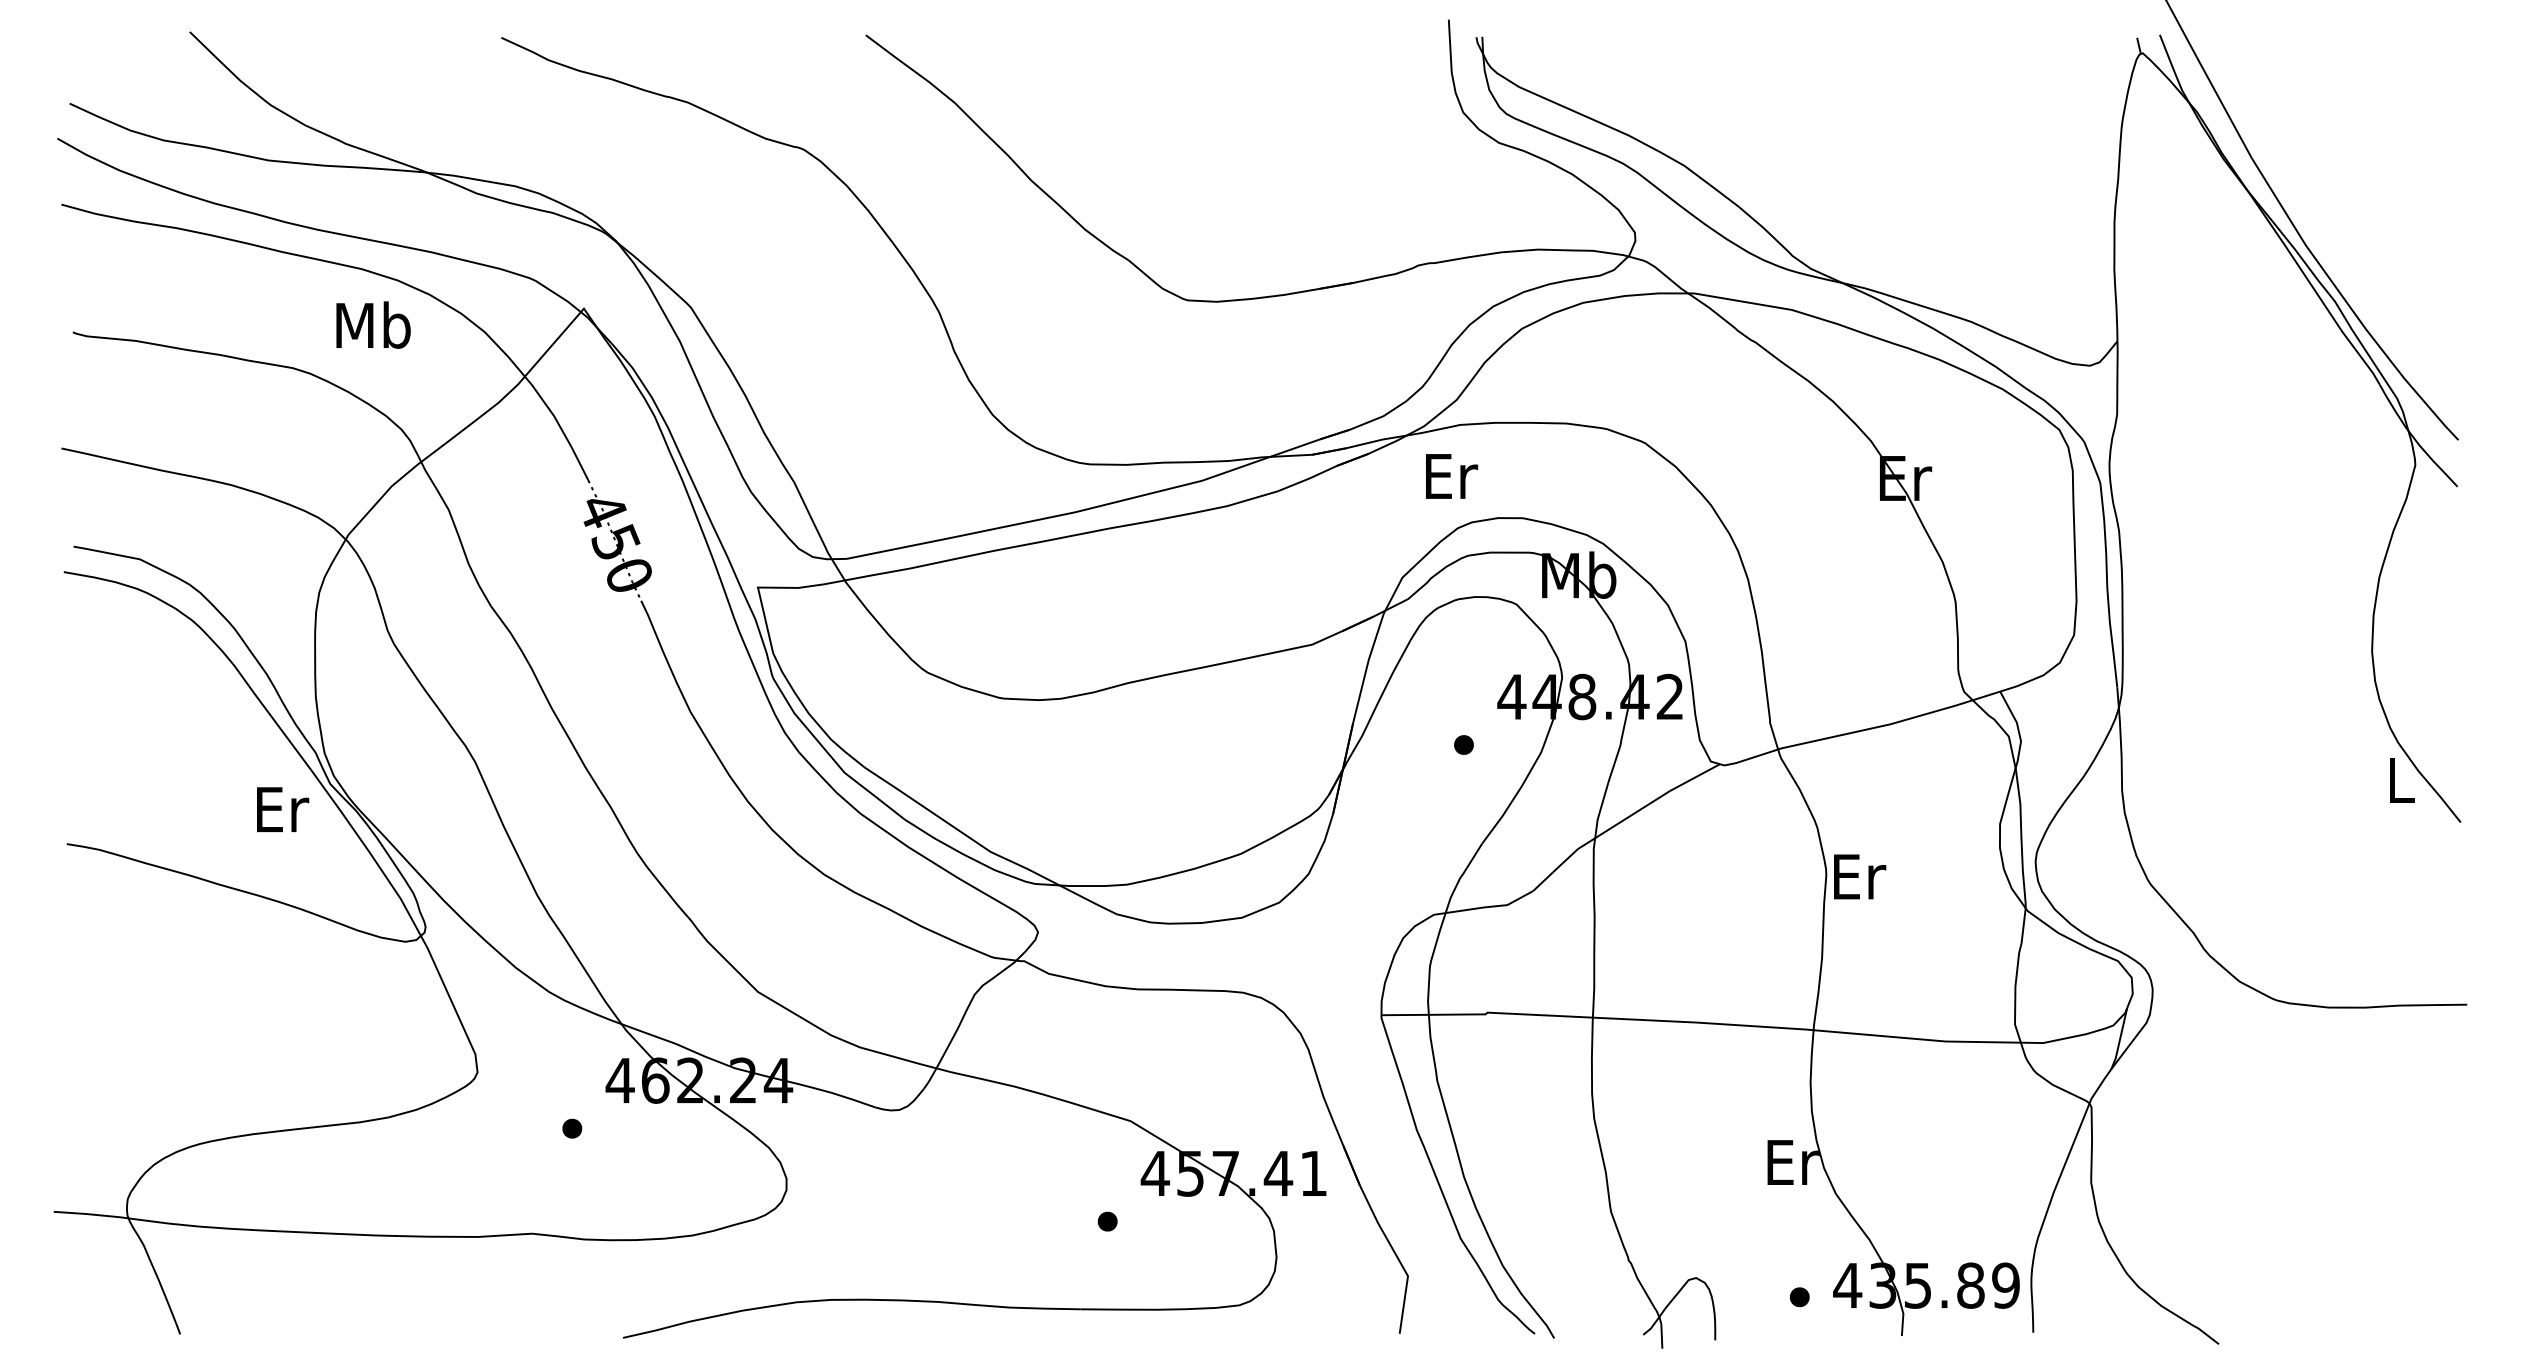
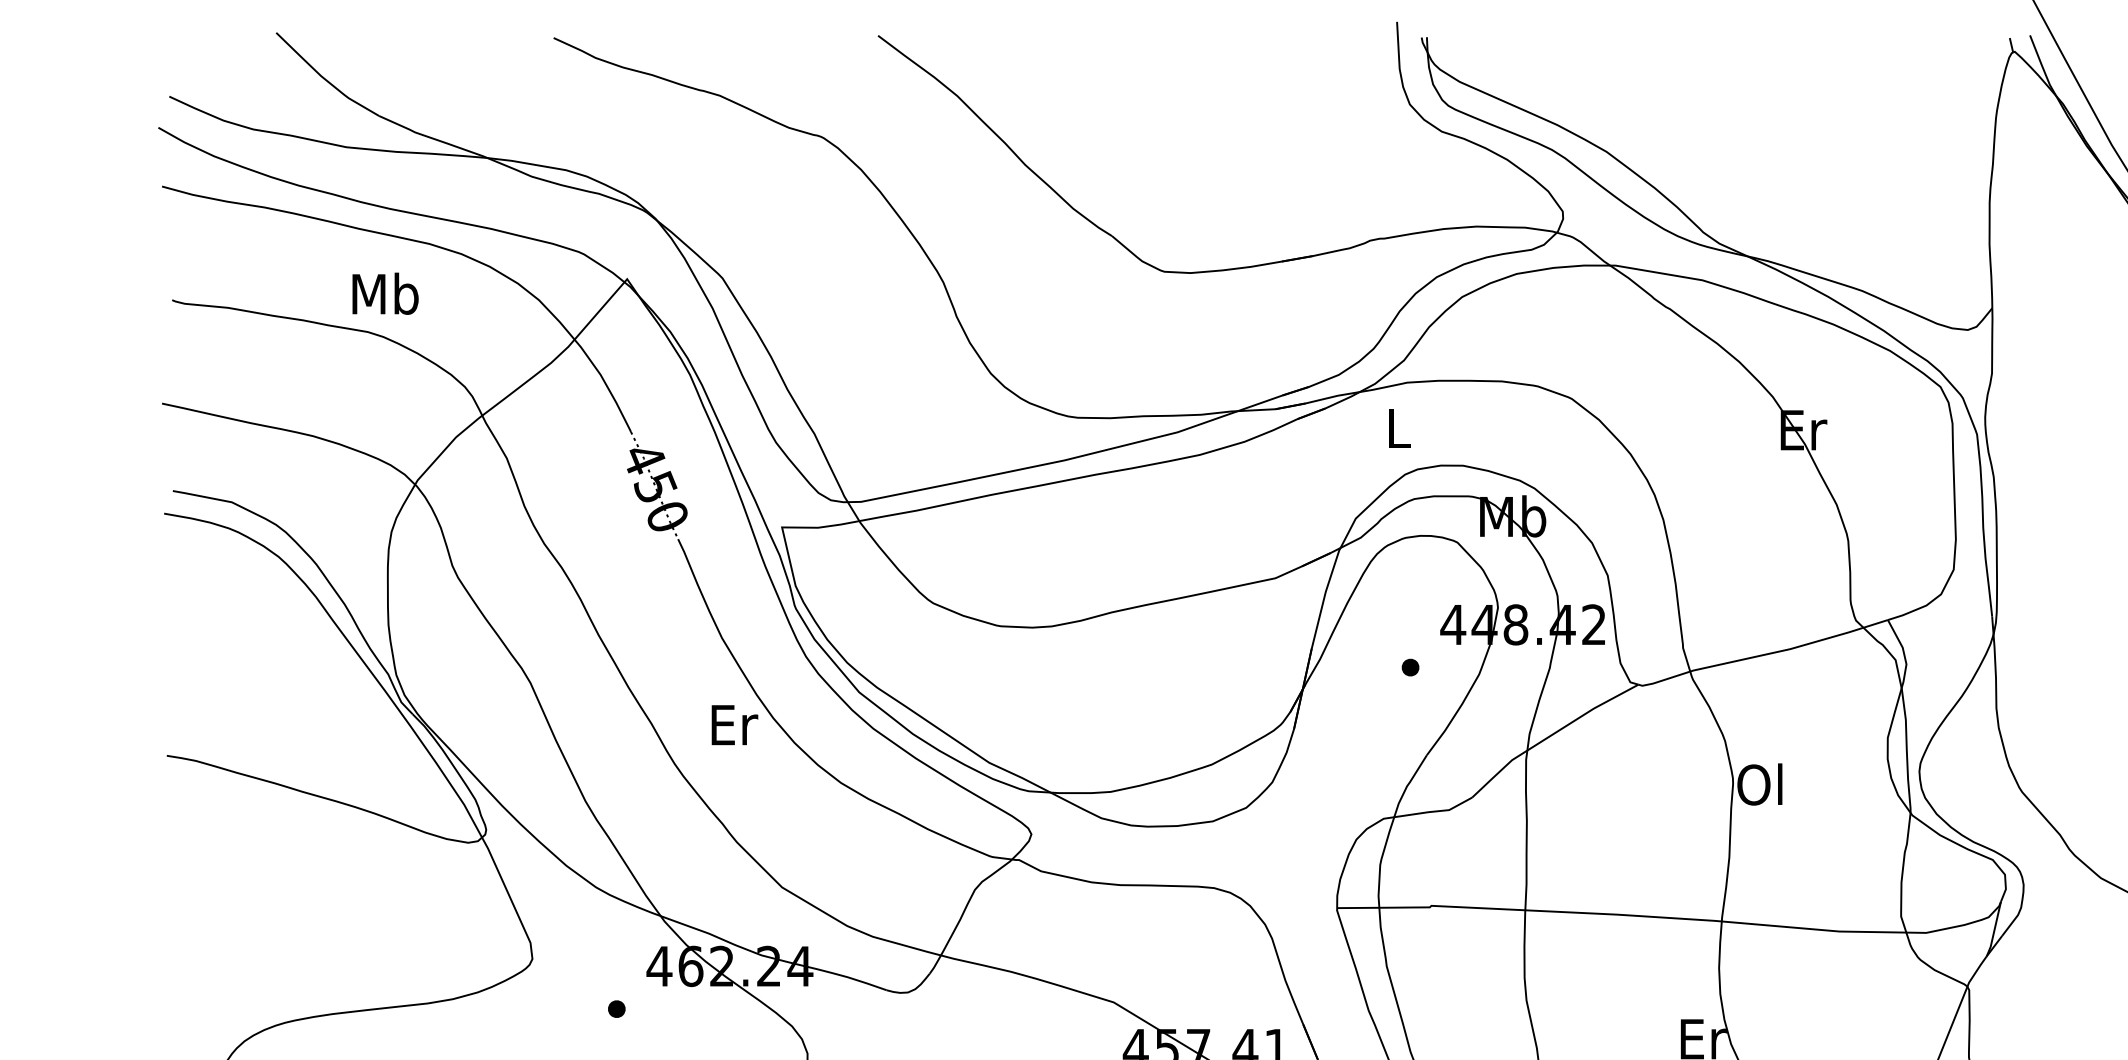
text: (373, 324) -> (385, 293), moved
text: (1452, 476) -> (1400, 428), Er -> L
text: (283, 809) -> (735, 724), moved
text: (1858, 876) -> (1761, 784), Er -> Ol

